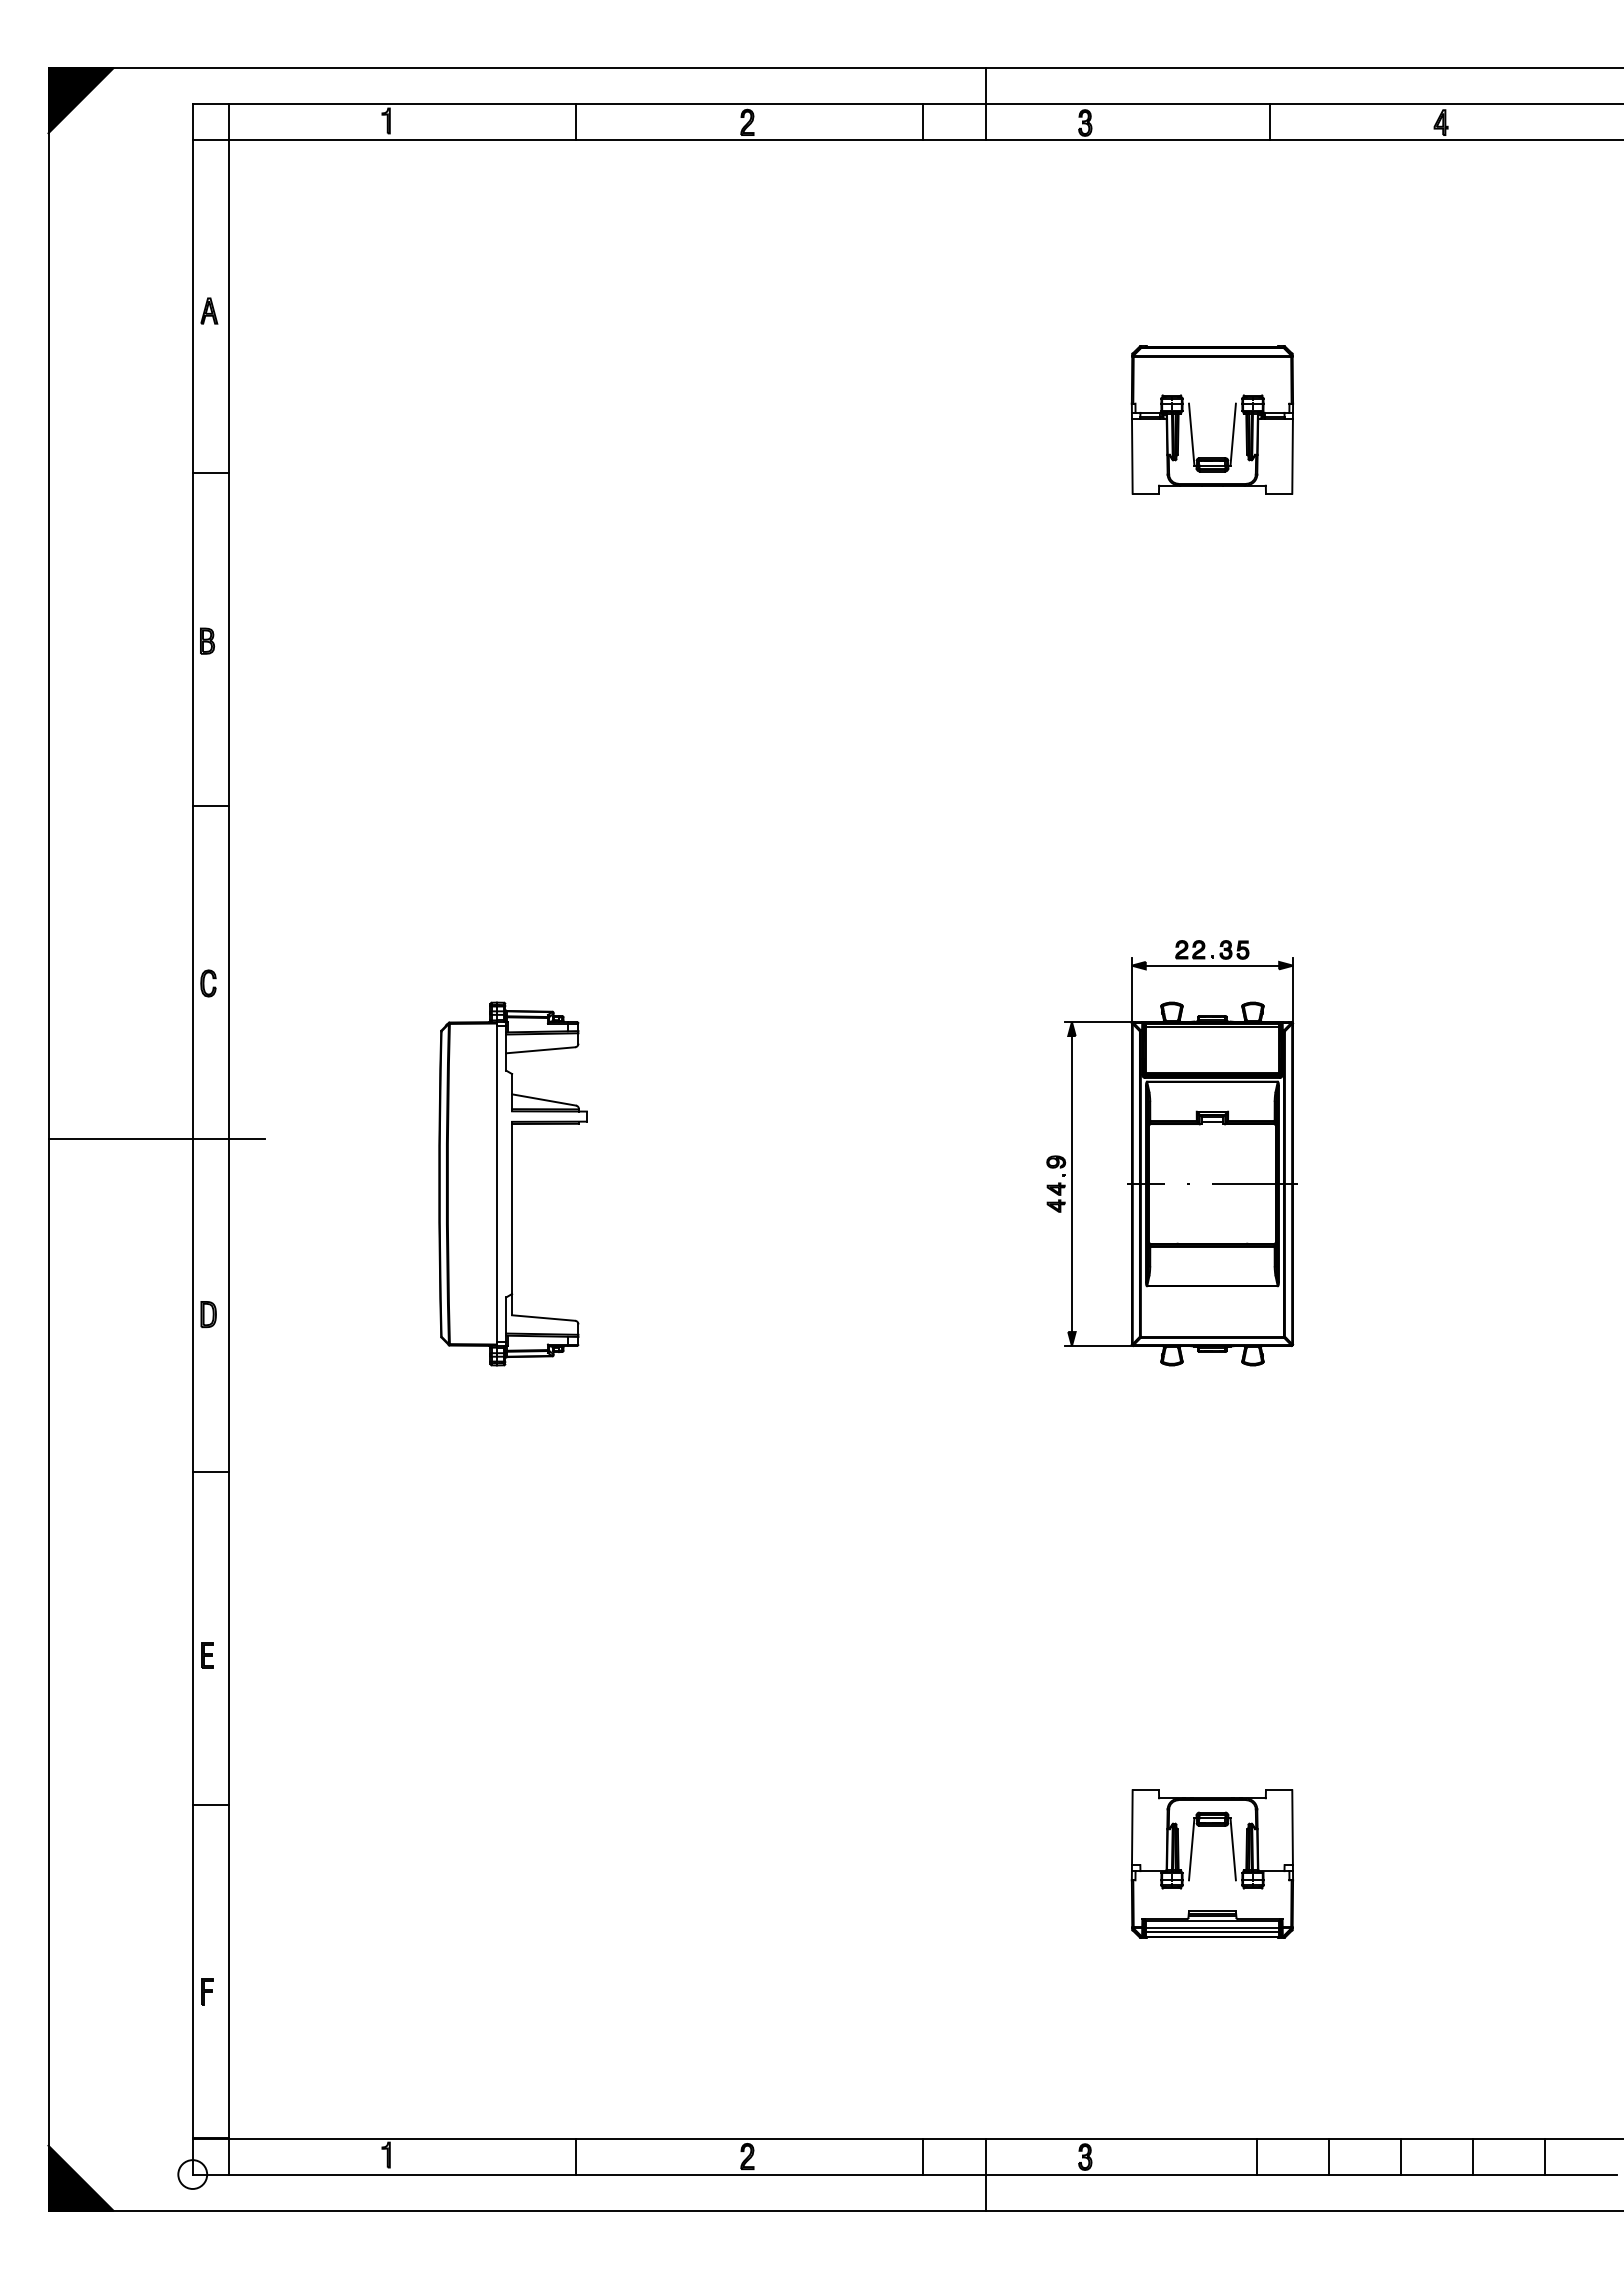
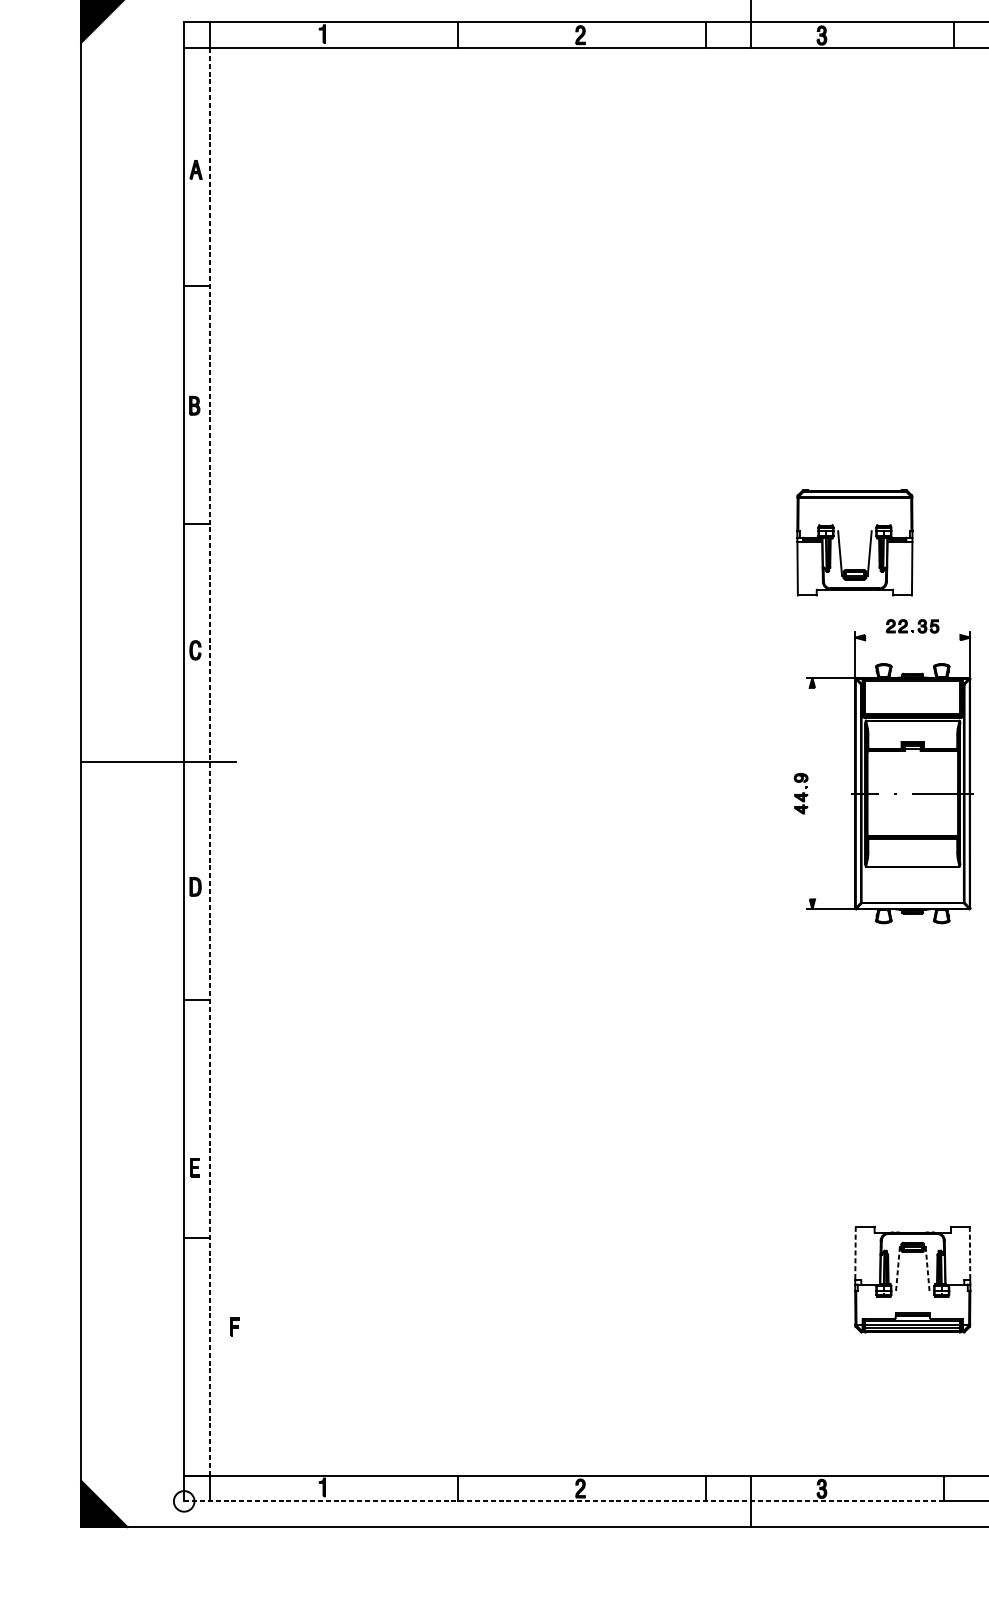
part: (1211, 419) -> (854, 542), moved
line: (1212, 965) -> (912, 637), removed
line: (228, 1139) -> (209, 761), solid -> dashed
part: (512, 1183) -> (412, 793), removed
line: (1071, 1184) -> (812, 793), removed
part: (207, 1655) -> (194, 1167), moved
line: (1132, 1828) -> (855, 1254), solid -> dashed
line: (1292, 1828) -> (969, 1254), solid -> dashed
line: (1191, 1849) -> (897, 1269), solid -> dashed
line: (1233, 1849) -> (927, 1269), solid -> dashed
part: (207, 1991) -> (234, 1327), moved
line: (724, 2174) -> (564, 1501), solid -> dashed

